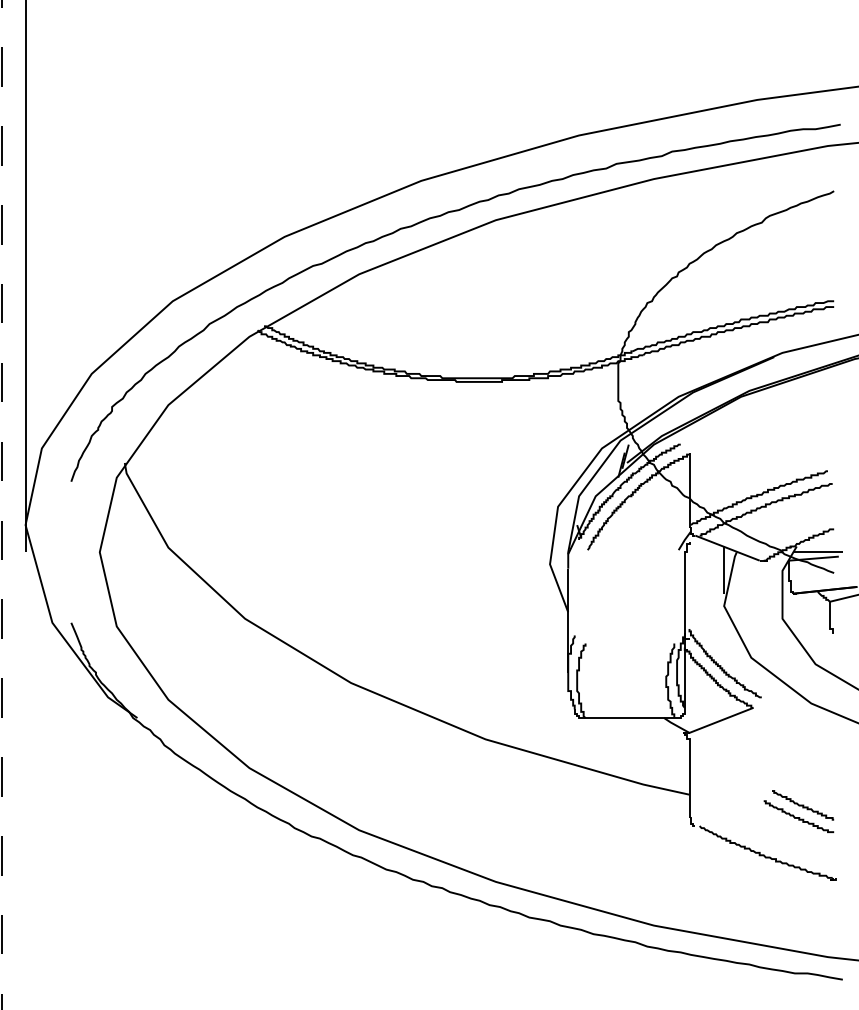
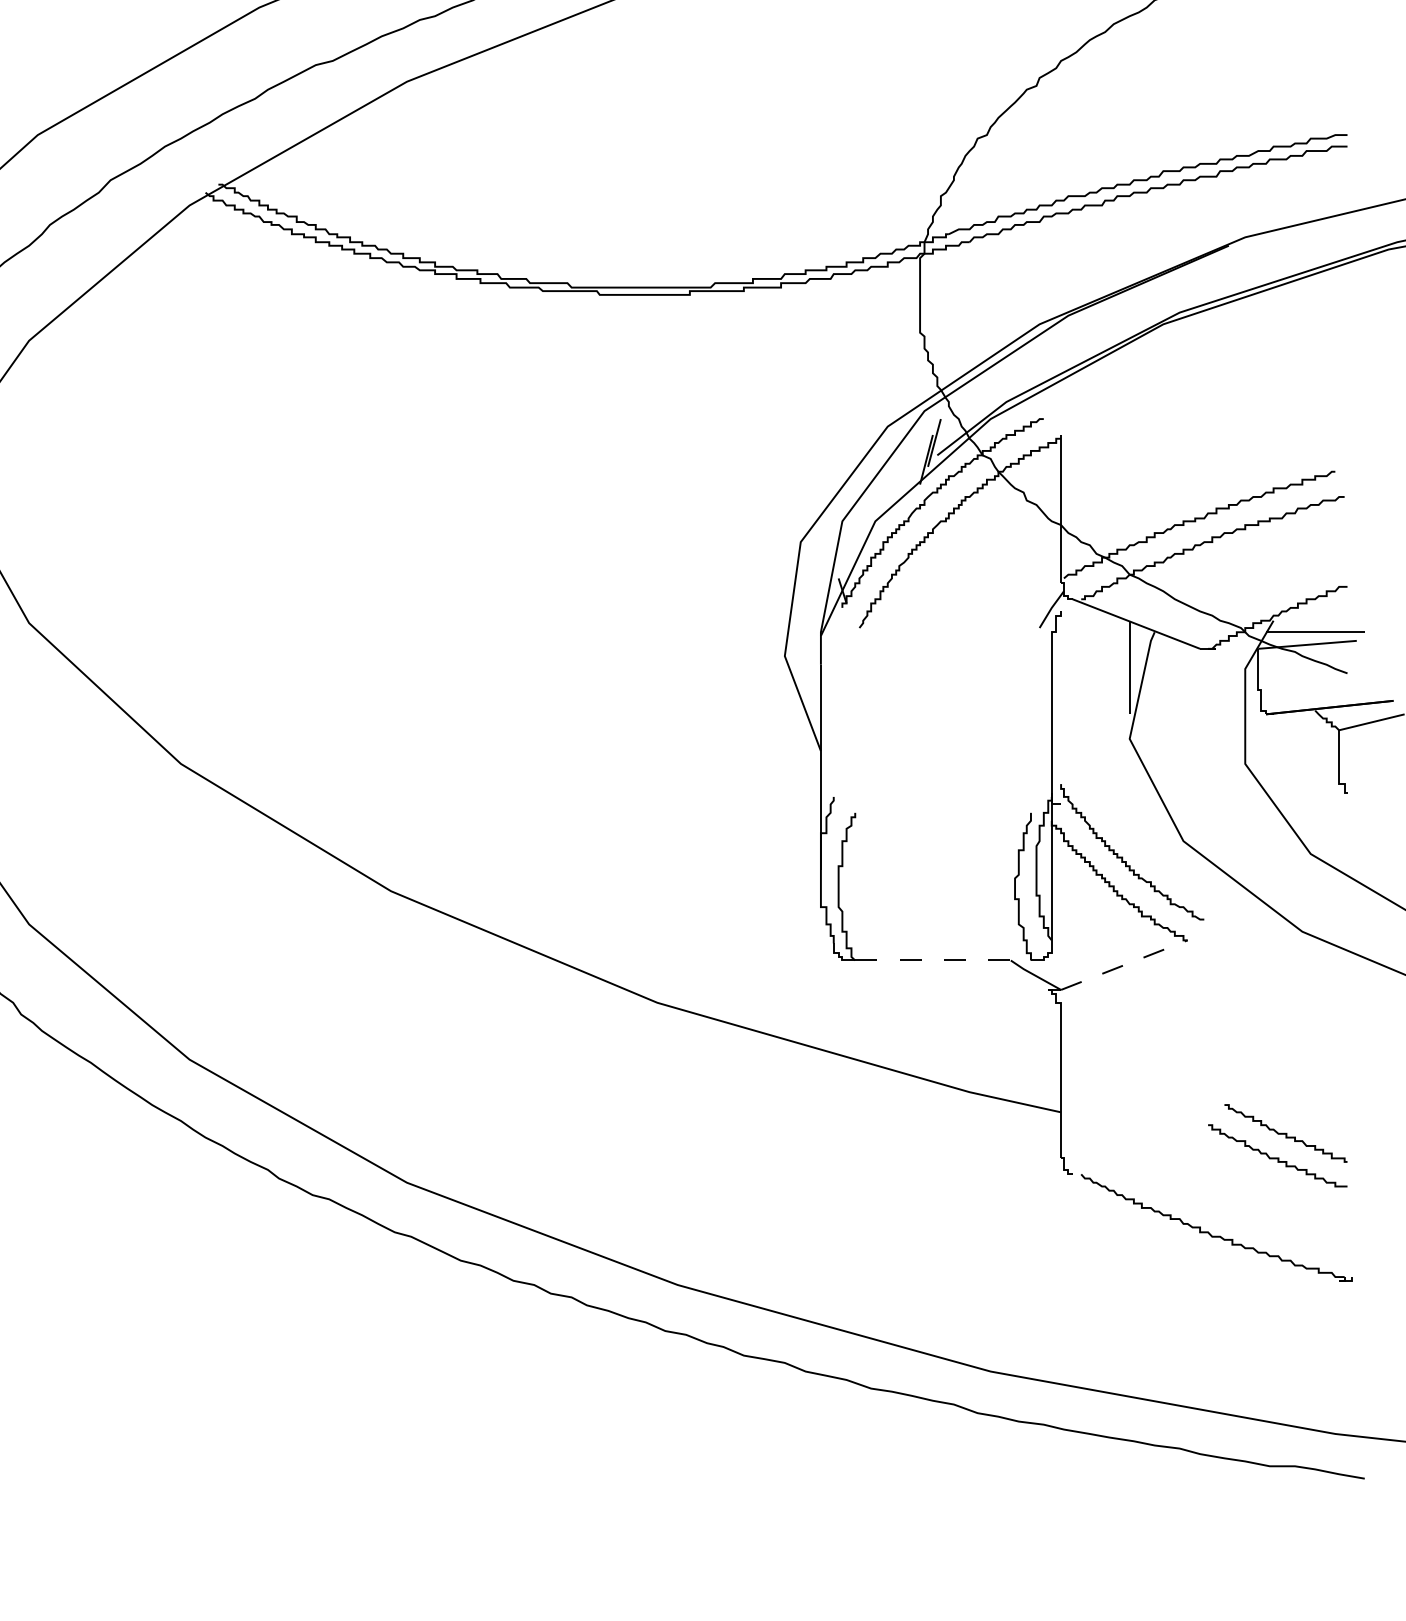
line: (630, 718) -> (944, 961), solid -> dashed
line: (721, 720) -> (1124, 965), solid -> dashed

